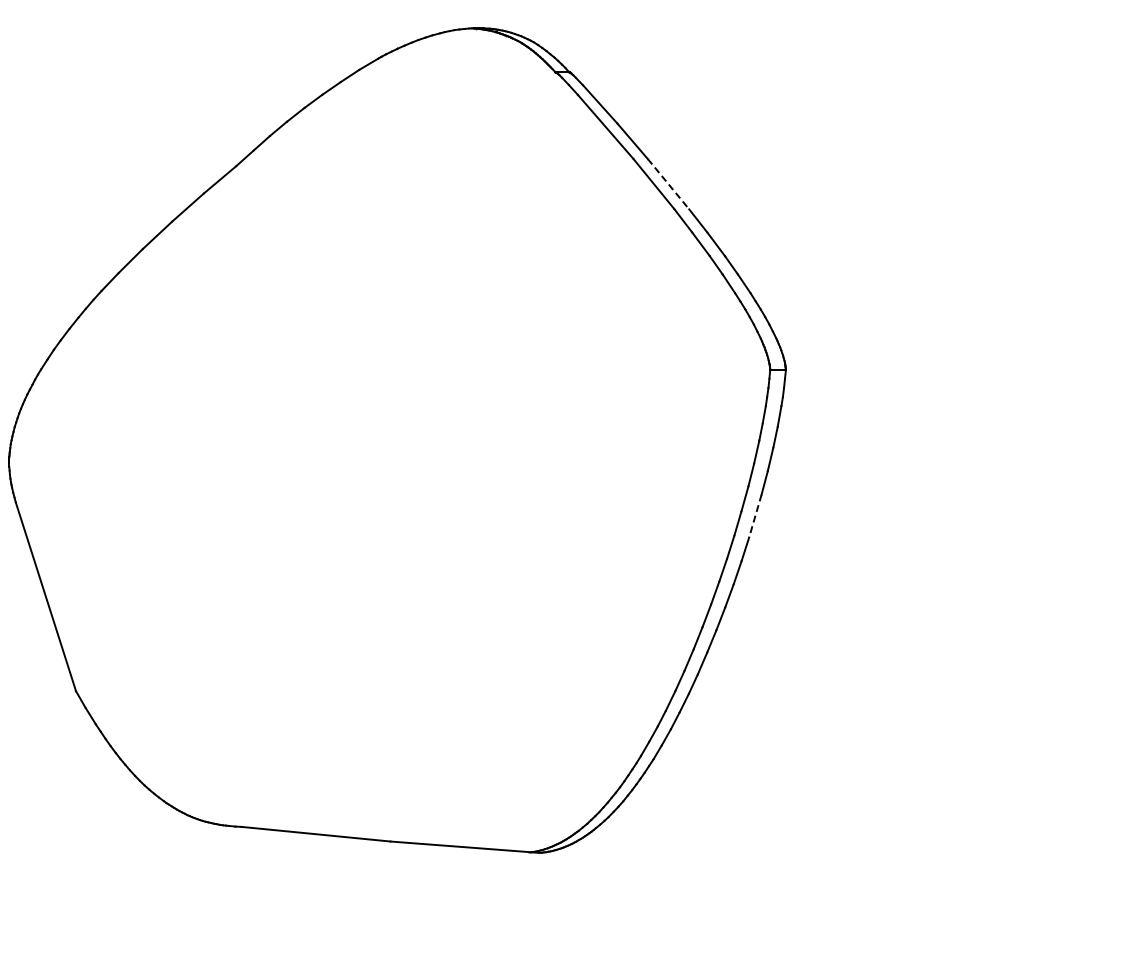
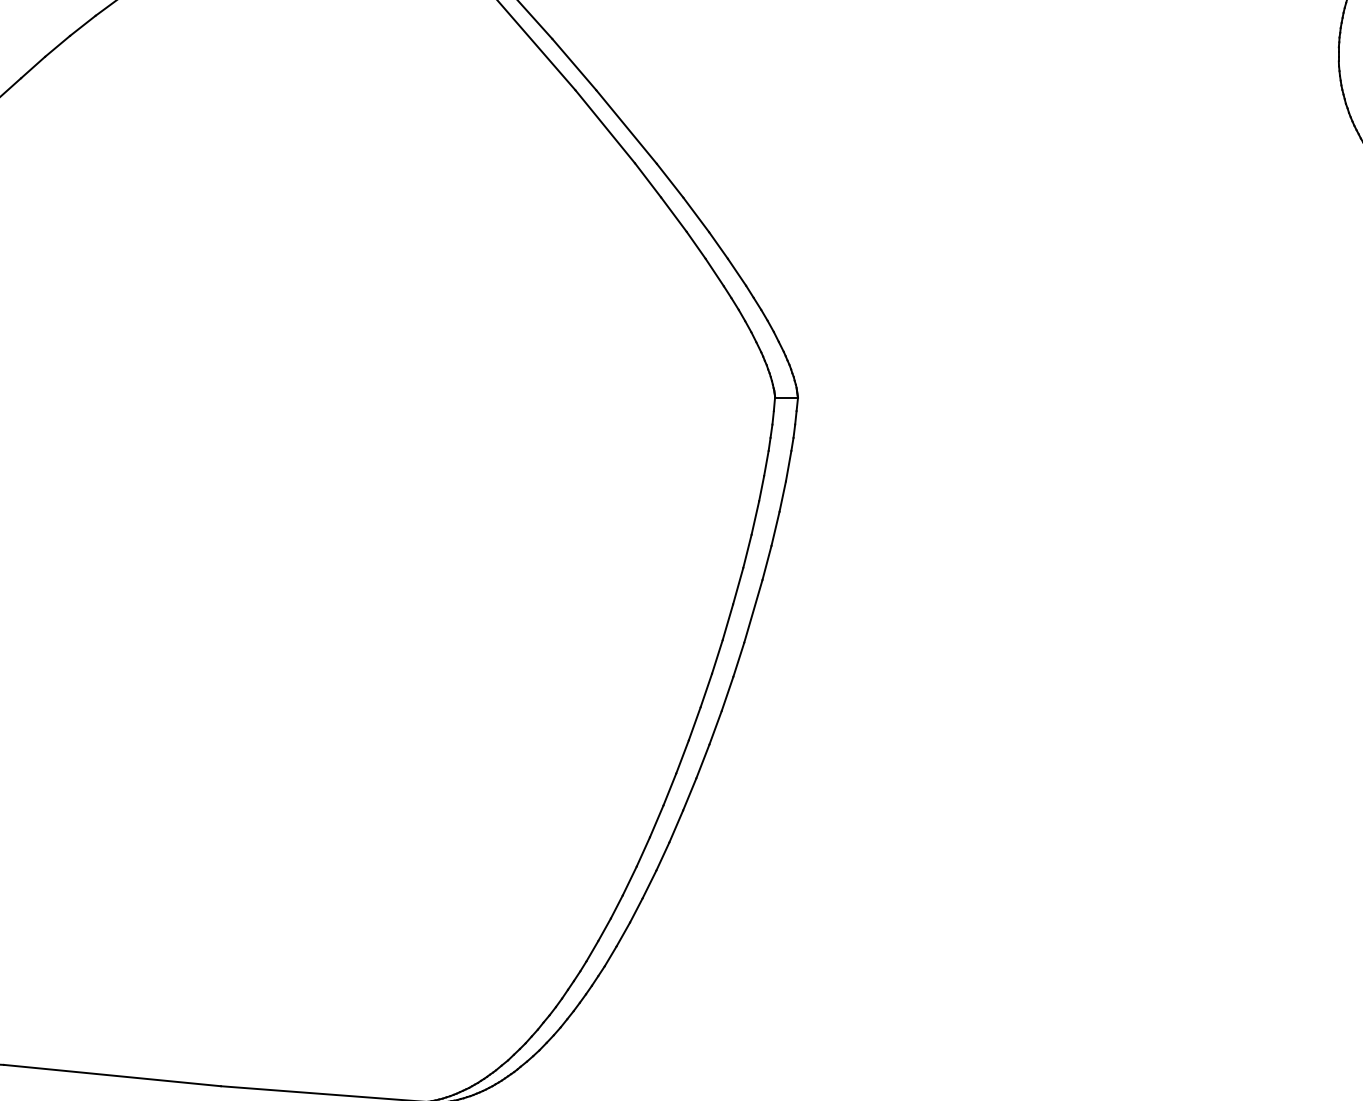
line: (668, 184) -> (626, 127), dashed -> solid
line: (755, 516) -> (753, 611), dashed -> solid

